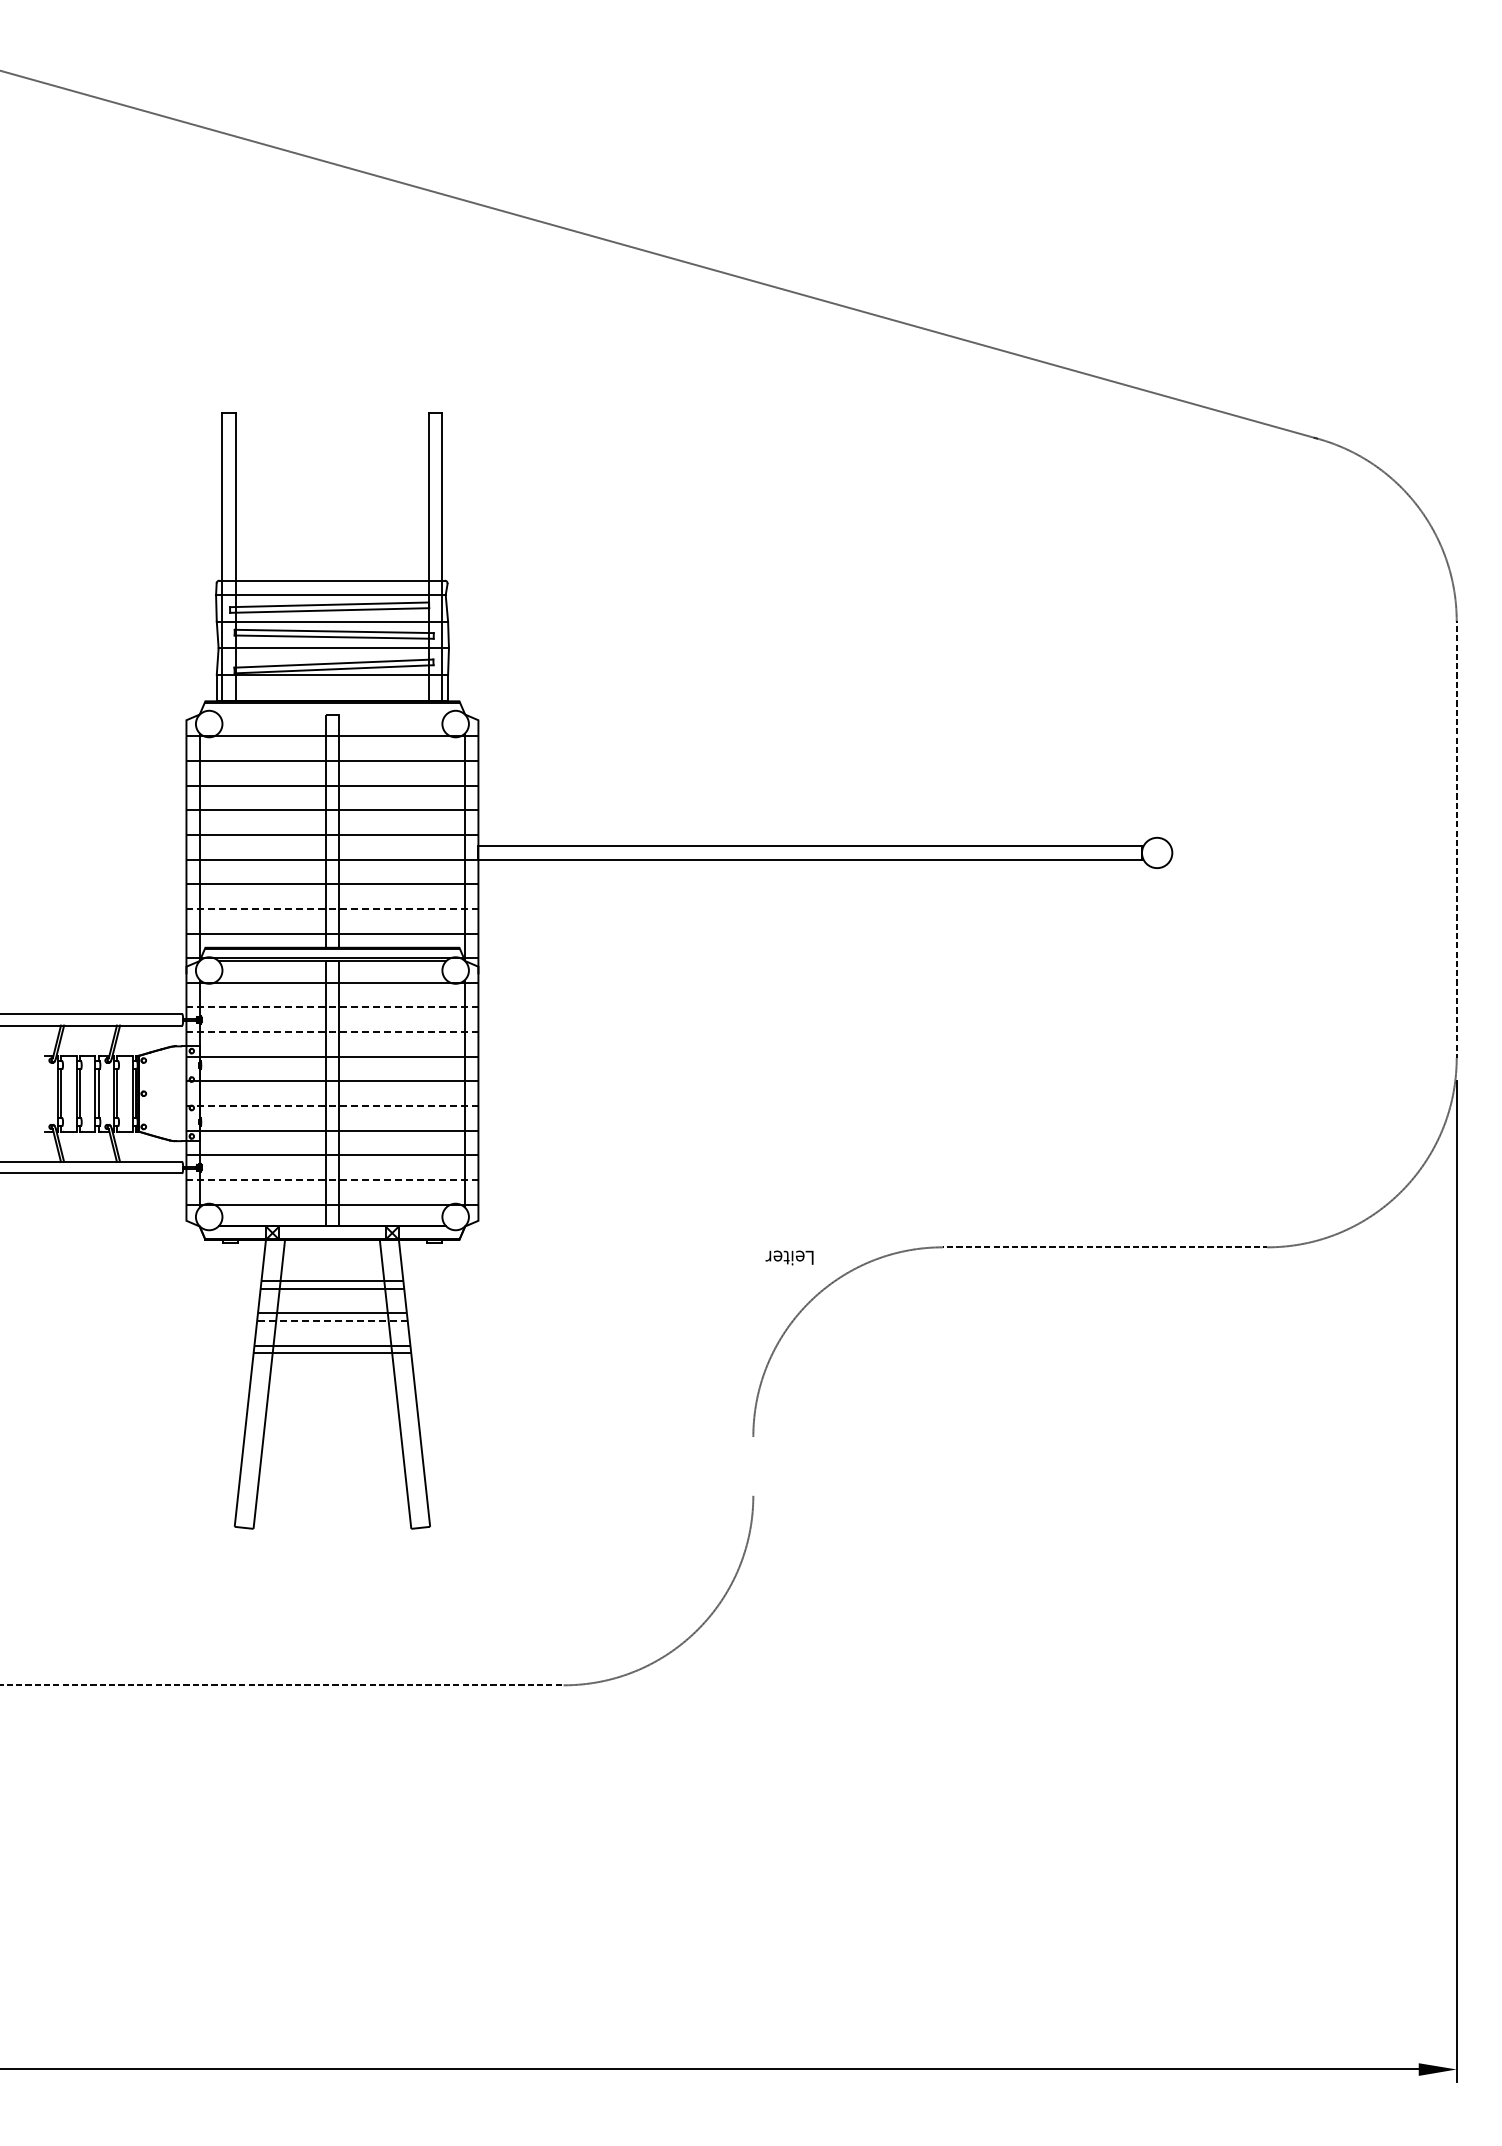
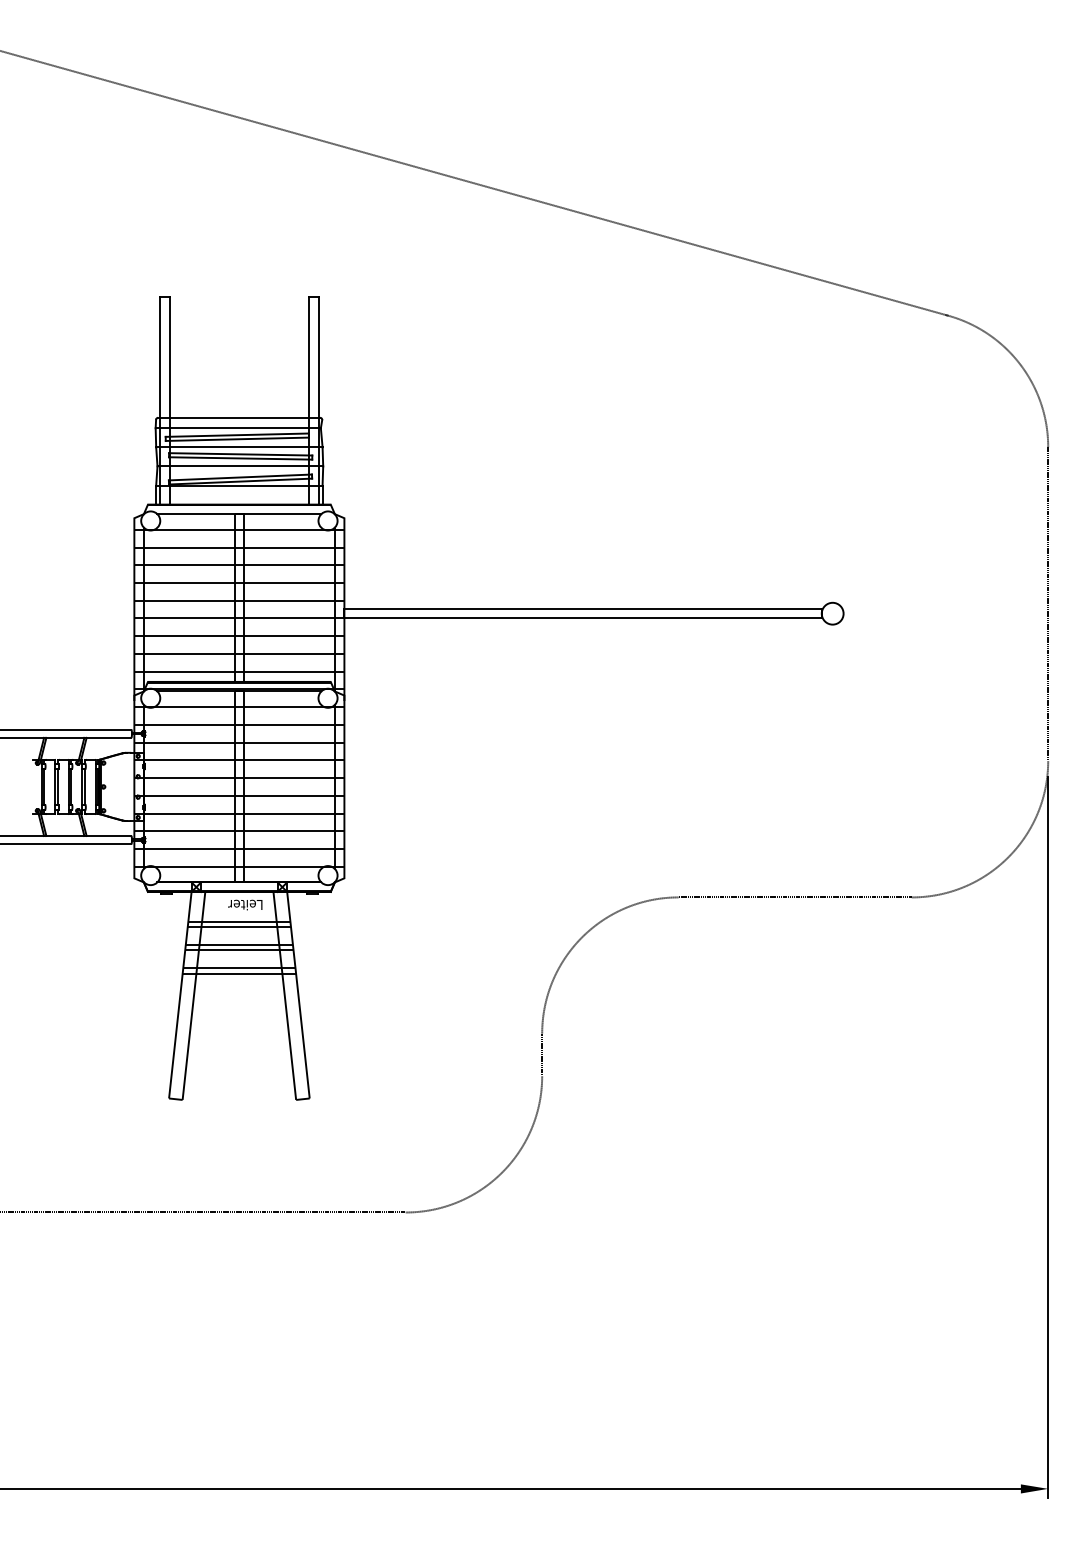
line: (332, 714) -> (239, 514), added
line: (332, 908) -> (239, 653), dashed -> solid
line: (332, 1007) -> (239, 724), dashed -> solid
line: (332, 1032) -> (239, 742), dashed -> solid
line: (332, 1106) -> (239, 796), dashed -> solid
line: (332, 1180) -> (239, 849), dashed -> solid
text: (789, 1257) -> (245, 904), moved
line: (332, 1320) -> (239, 950), dashed -> solid
line: (753, 1465) -> (542, 1054), added

